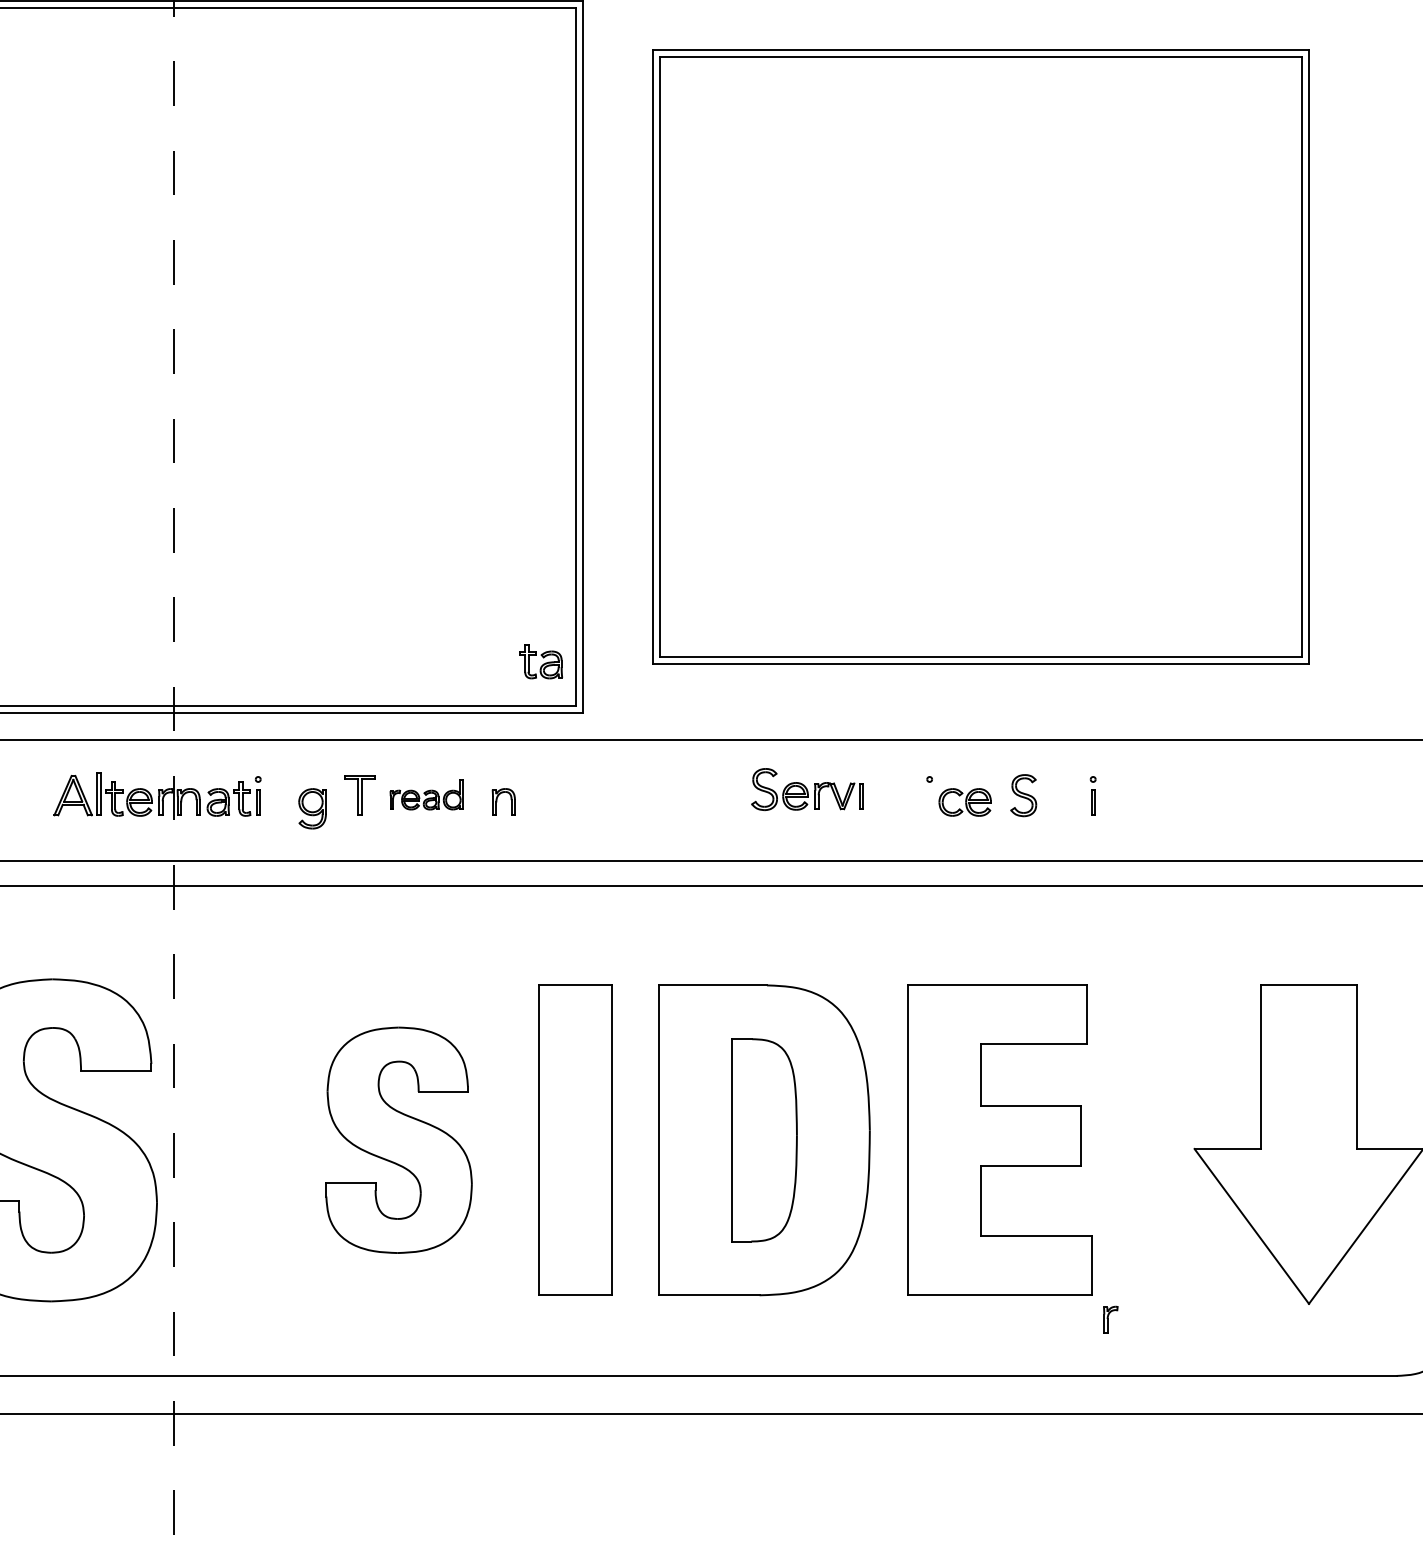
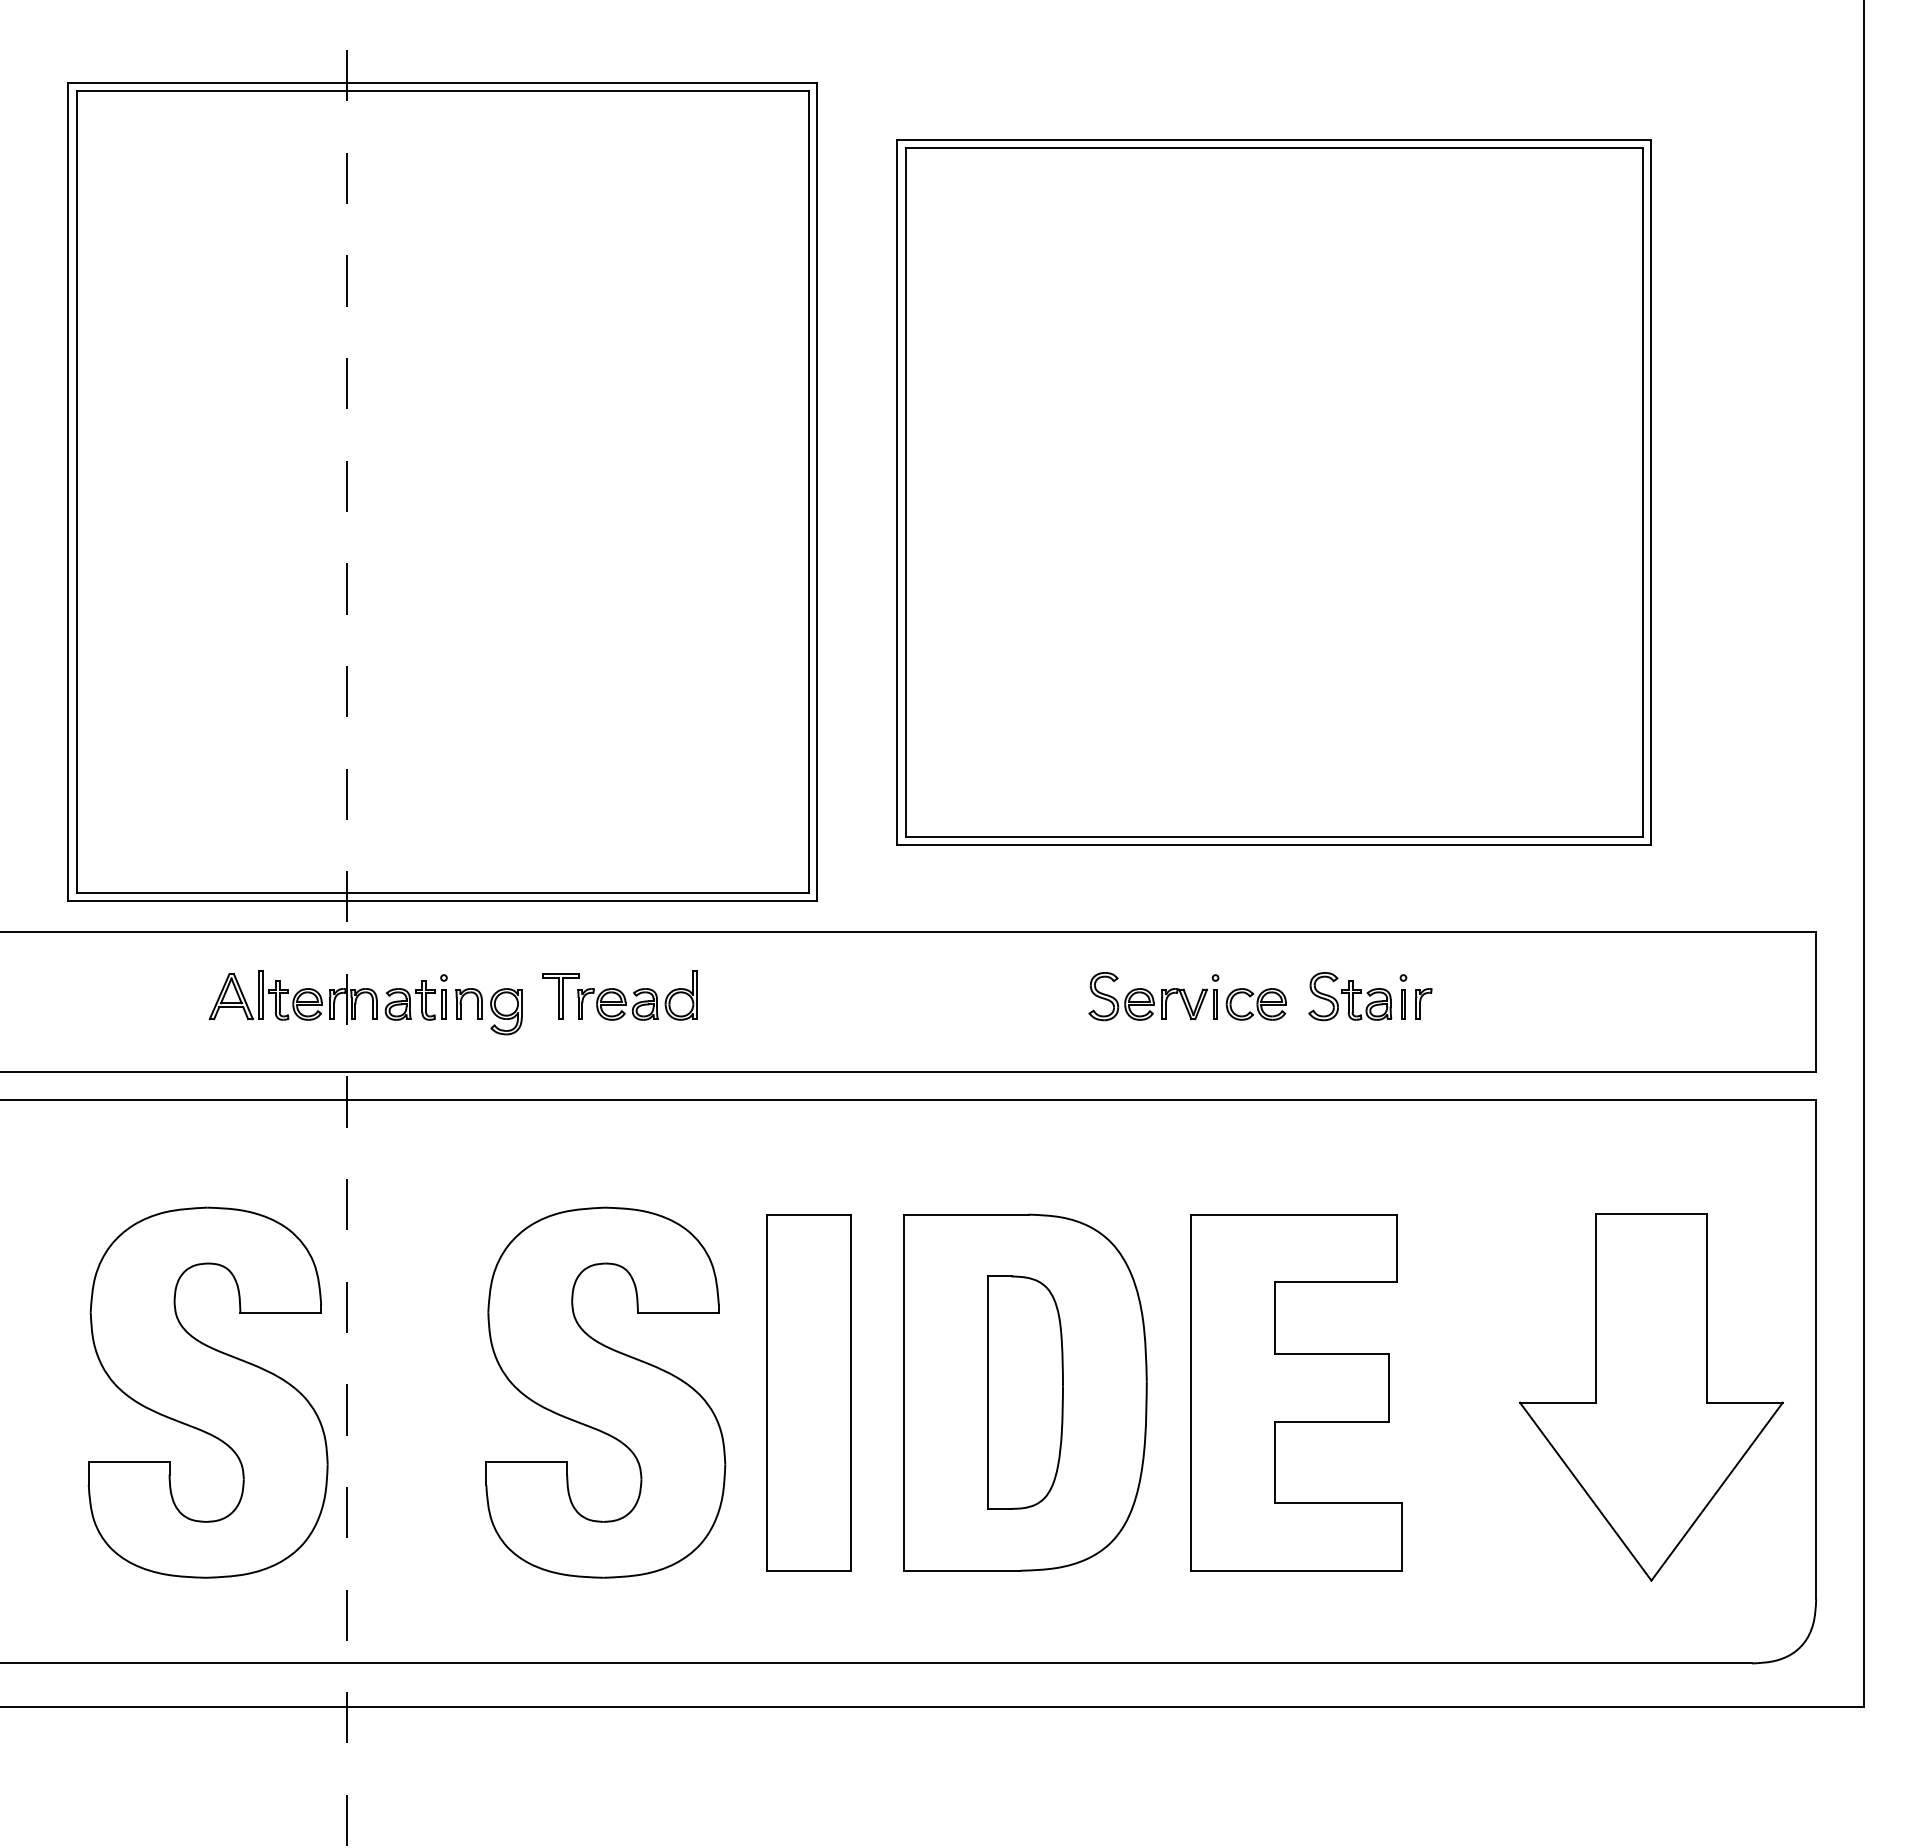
part: (540, 661) -> (1366, 1000), moved
part: (806, 789) -> (1152, 996), moved
part: (426, 794) -> (637, 995), size x1.43
part: (497, 801) -> (461, 1003), moved
part: (398, 1140) -> (605, 1392), size x1.43
part: (1110, 1319) -> (1423, 1003), moved

